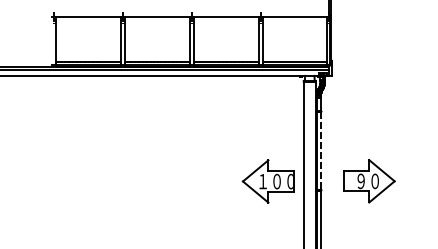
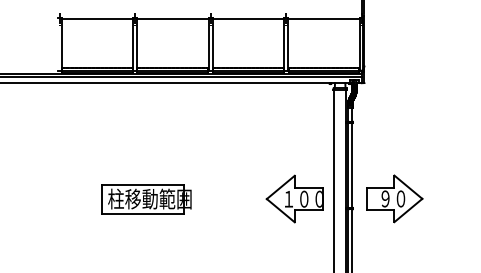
line: (321, 150) -> (352, 165), dashed -> solid
part: (369, 180) -> (394, 198), moved
part: (133, 181) -> (146, 199), added

